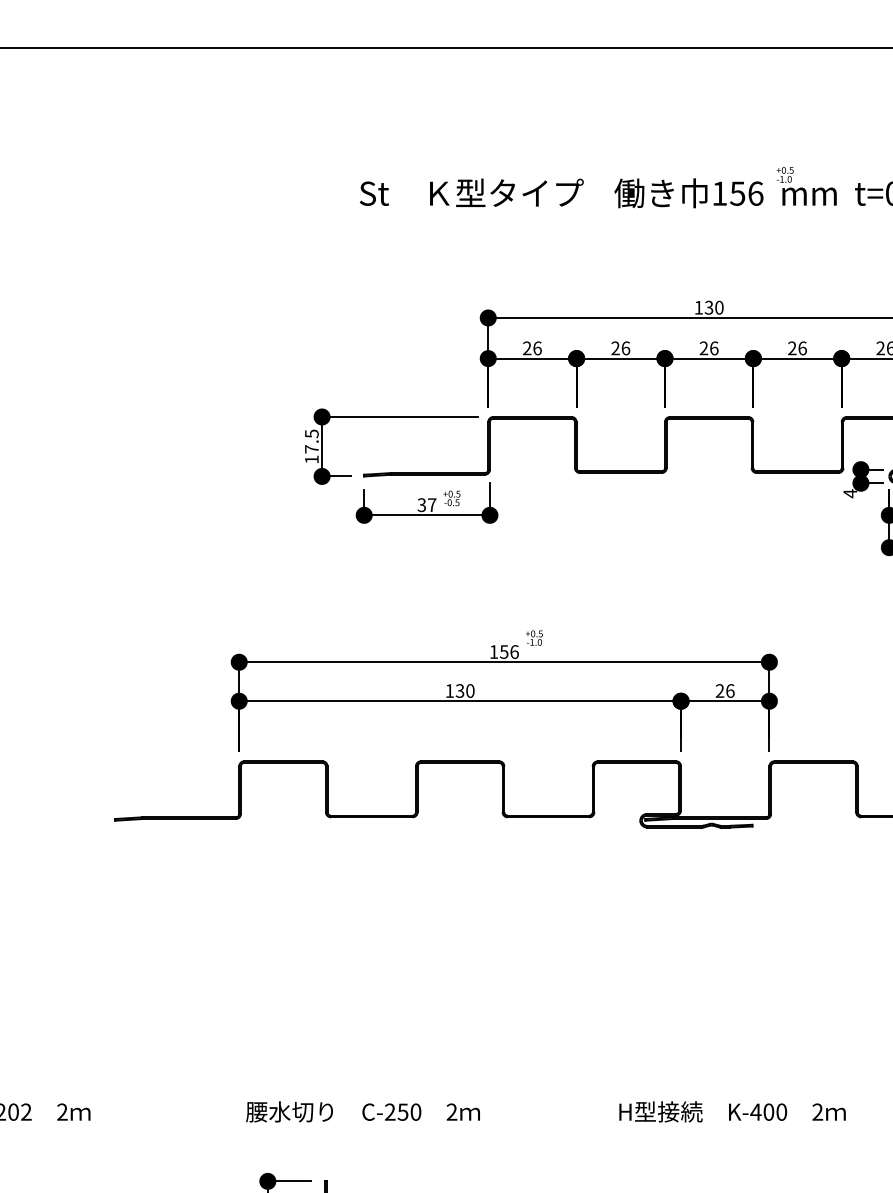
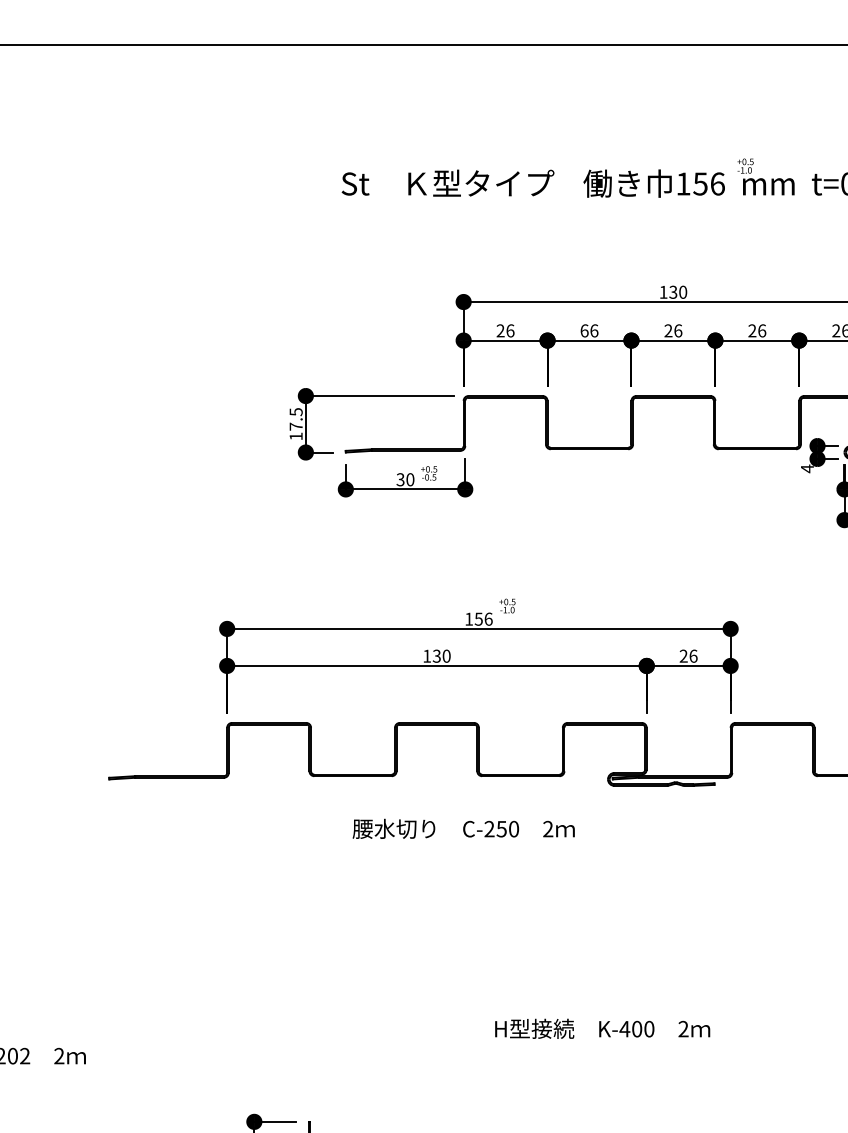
text: (615, 347) -> (584, 330), 26 -> 66
text: (432, 504) -> (410, 479), 37 -> 30
text: (362, 1111) -> (463, 828), moved
text: (732, 1111) -> (602, 1028), moved

